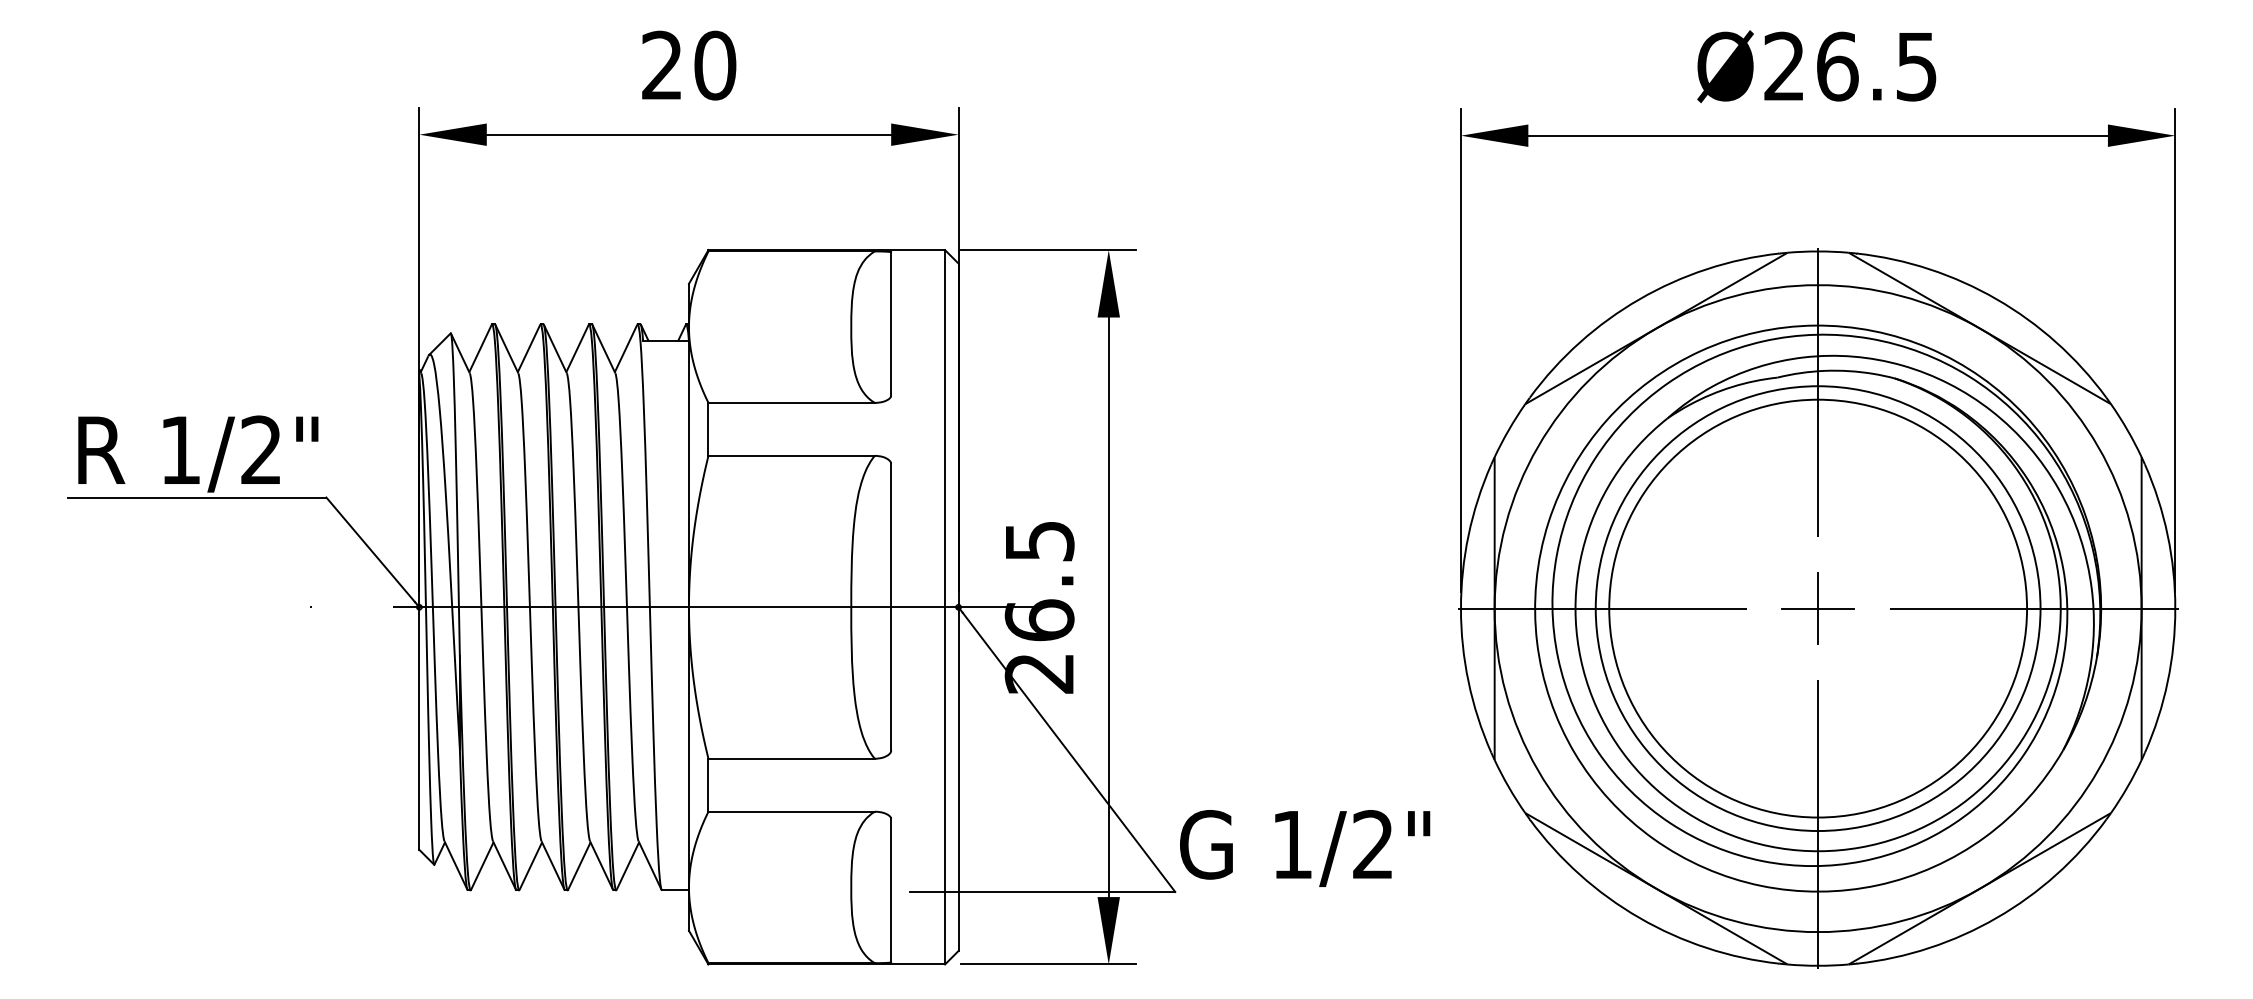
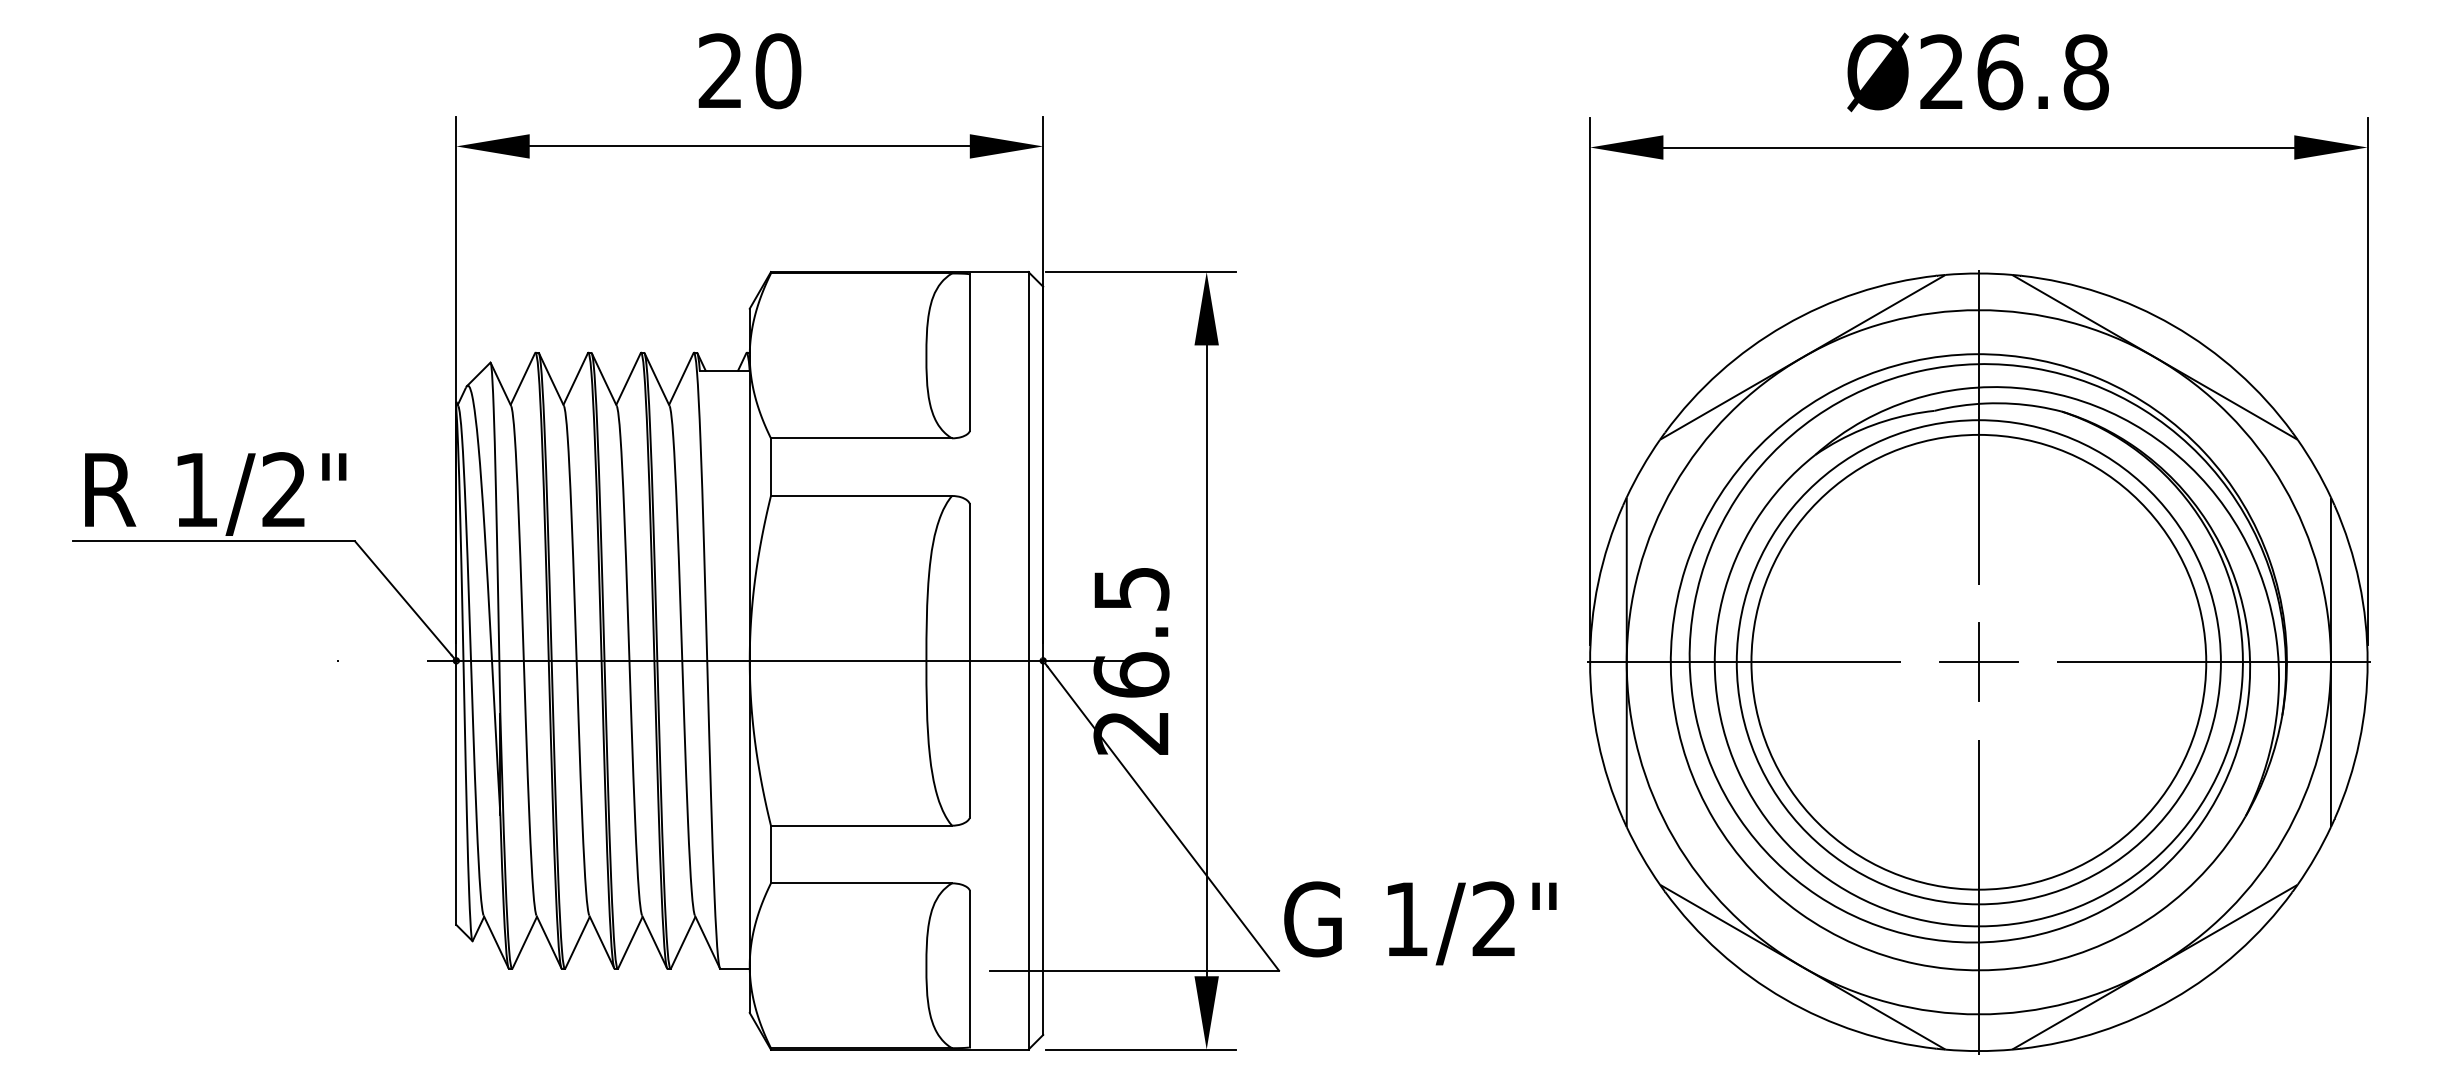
text: (1916, 66) -> (2085, 72), Ø26.5 -> Ø26.8

